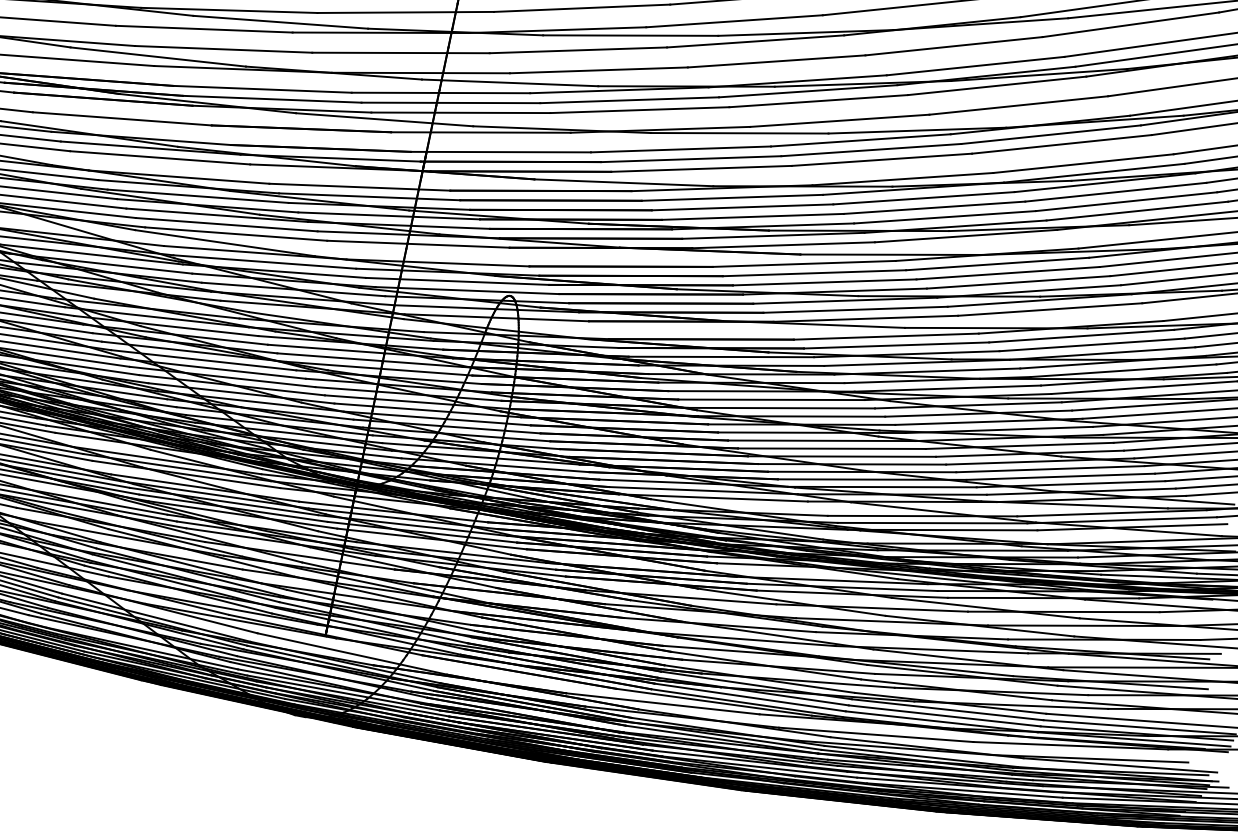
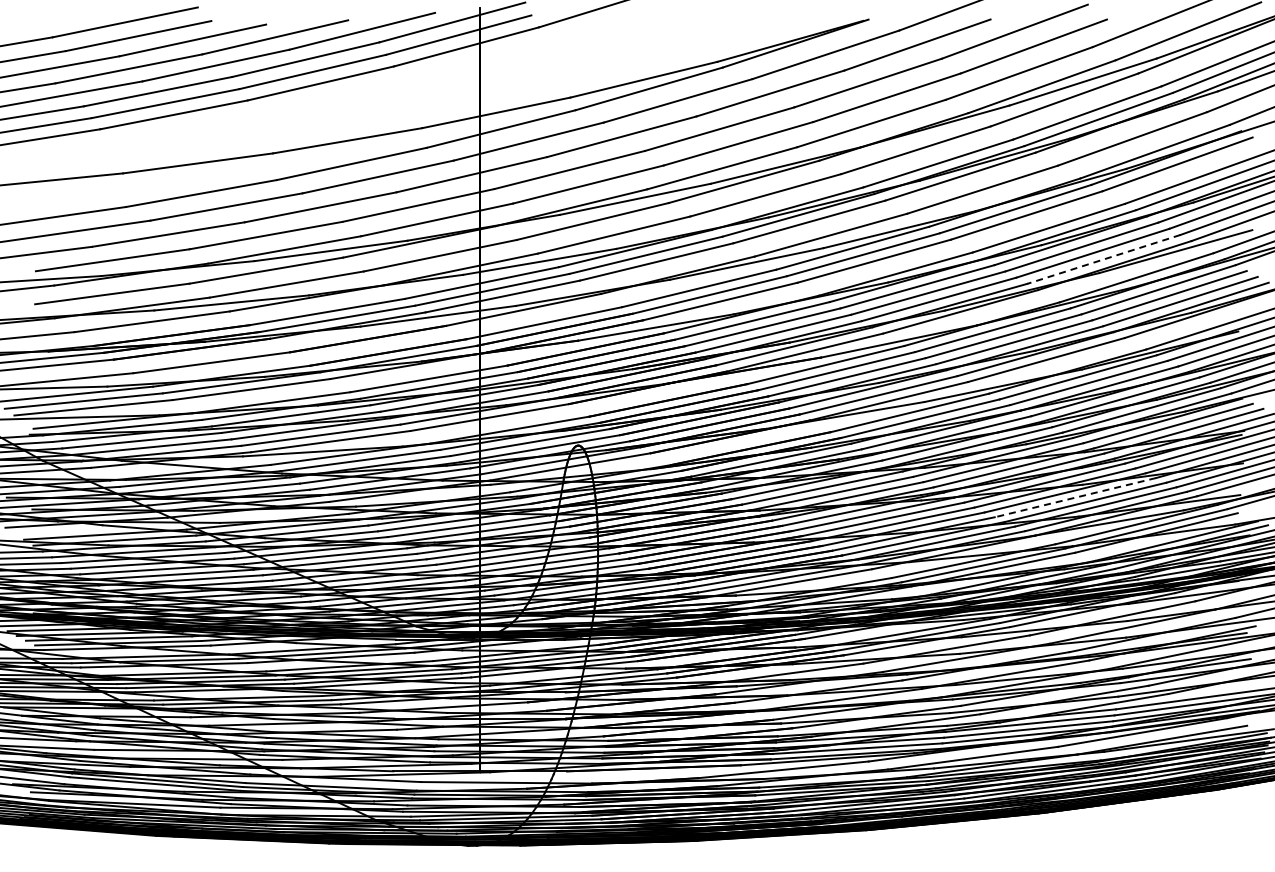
line: (1136, 211) -> (1103, 259), solid -> dashed
line: (1049, 468) -> (1074, 497), solid -> dashed

